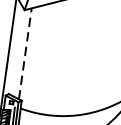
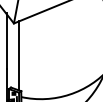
line: (25, 53) -> (19, 55), dashed -> solid

